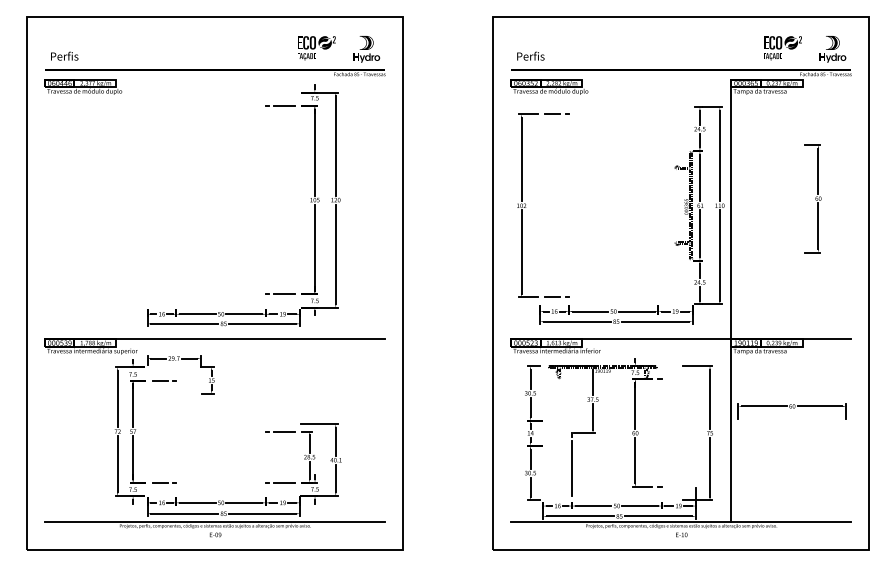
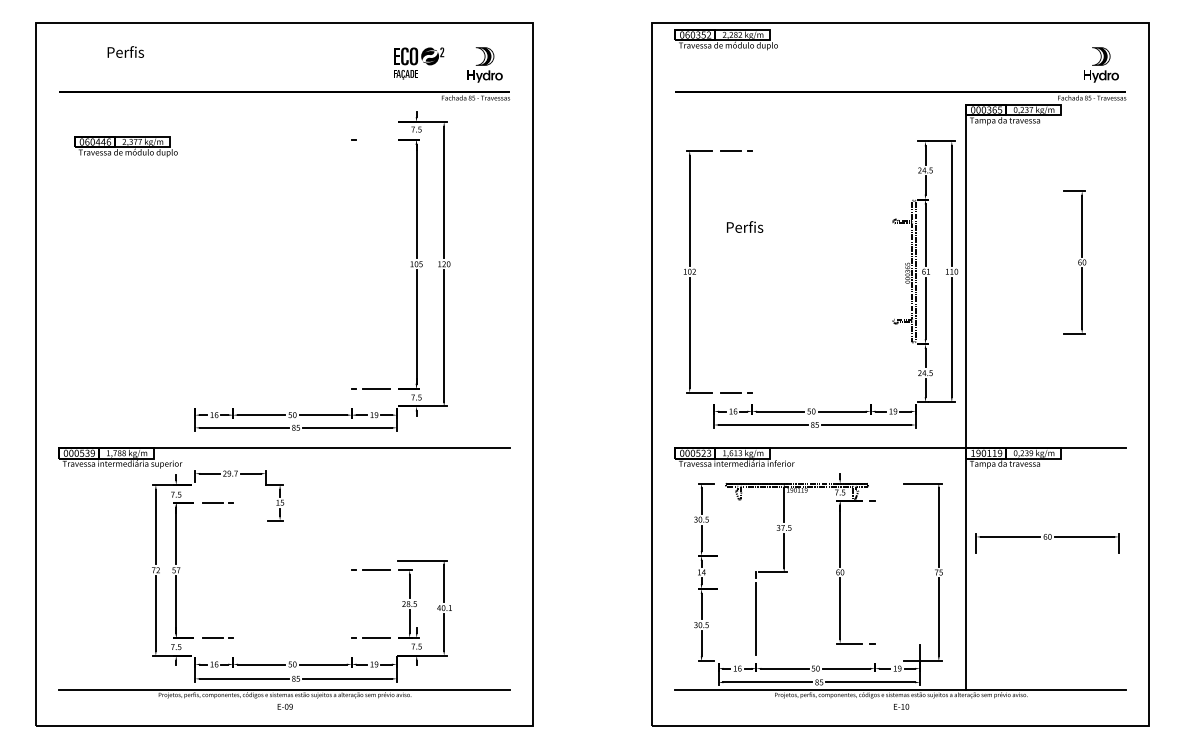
part: (783, 48) -> (1035, 63), removed
text: (64, 55) -> (125, 51), moved
text: (531, 55) -> (745, 226), moved
part: (82, 86) -> (125, 146), moved
part: (548, 86) -> (725, 39), moved
line: (284, 105) -> (376, 139), removed

